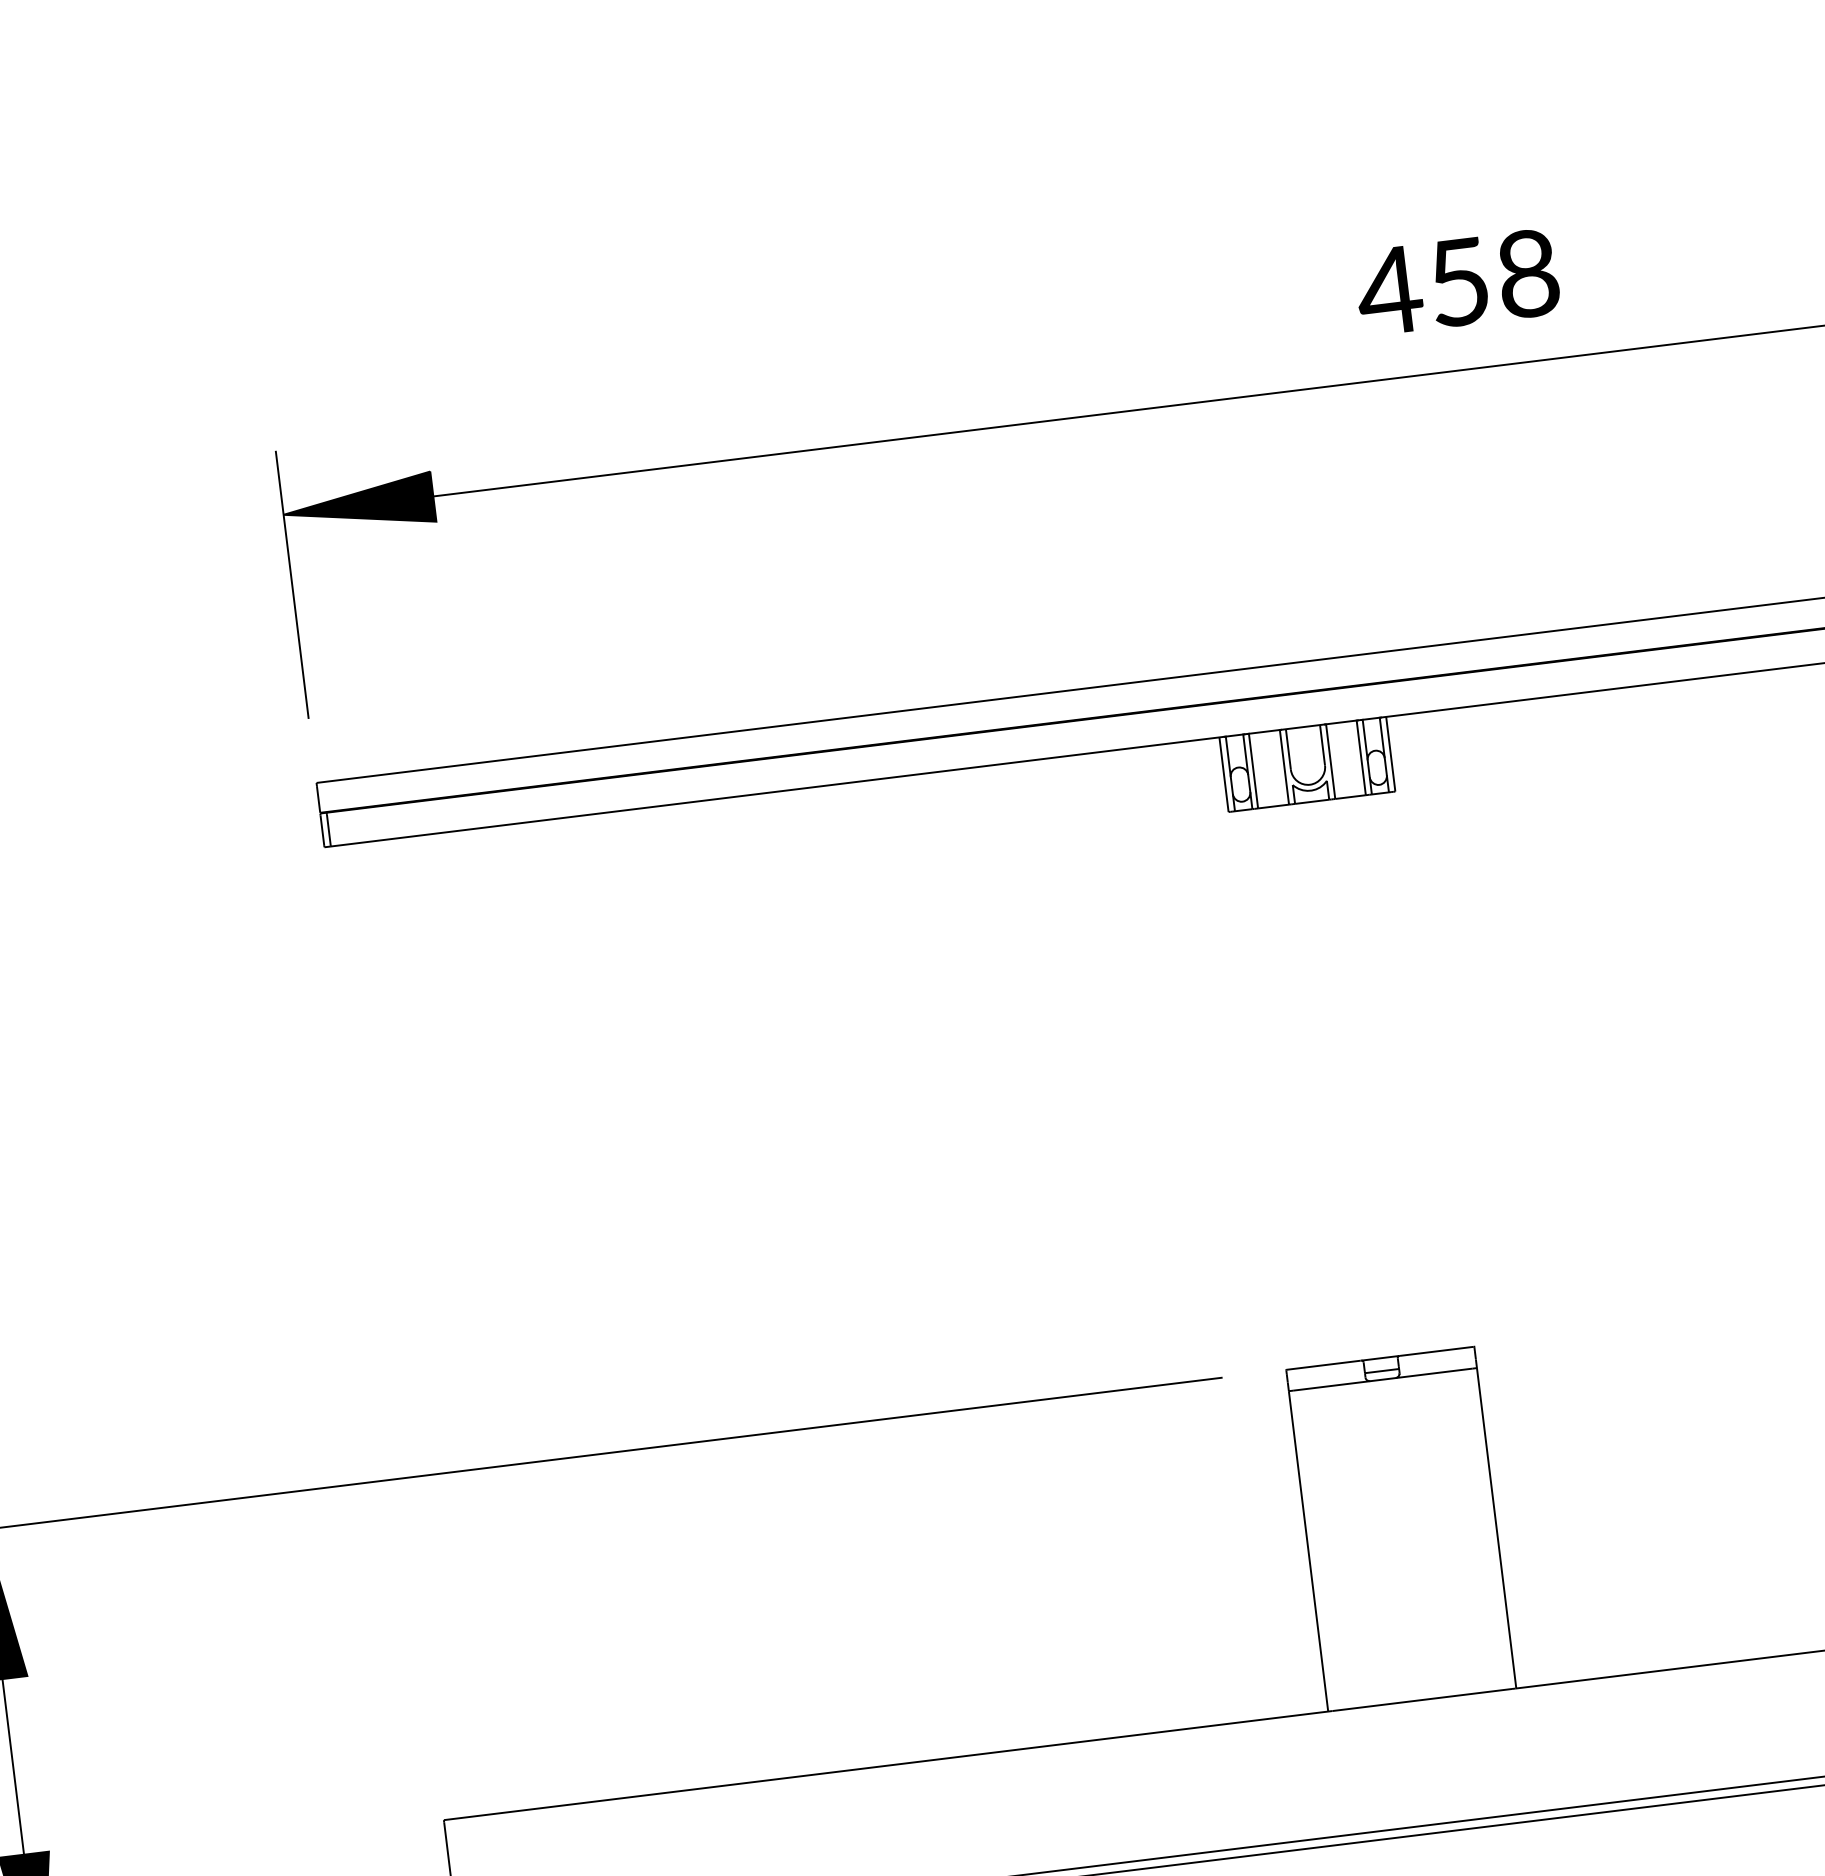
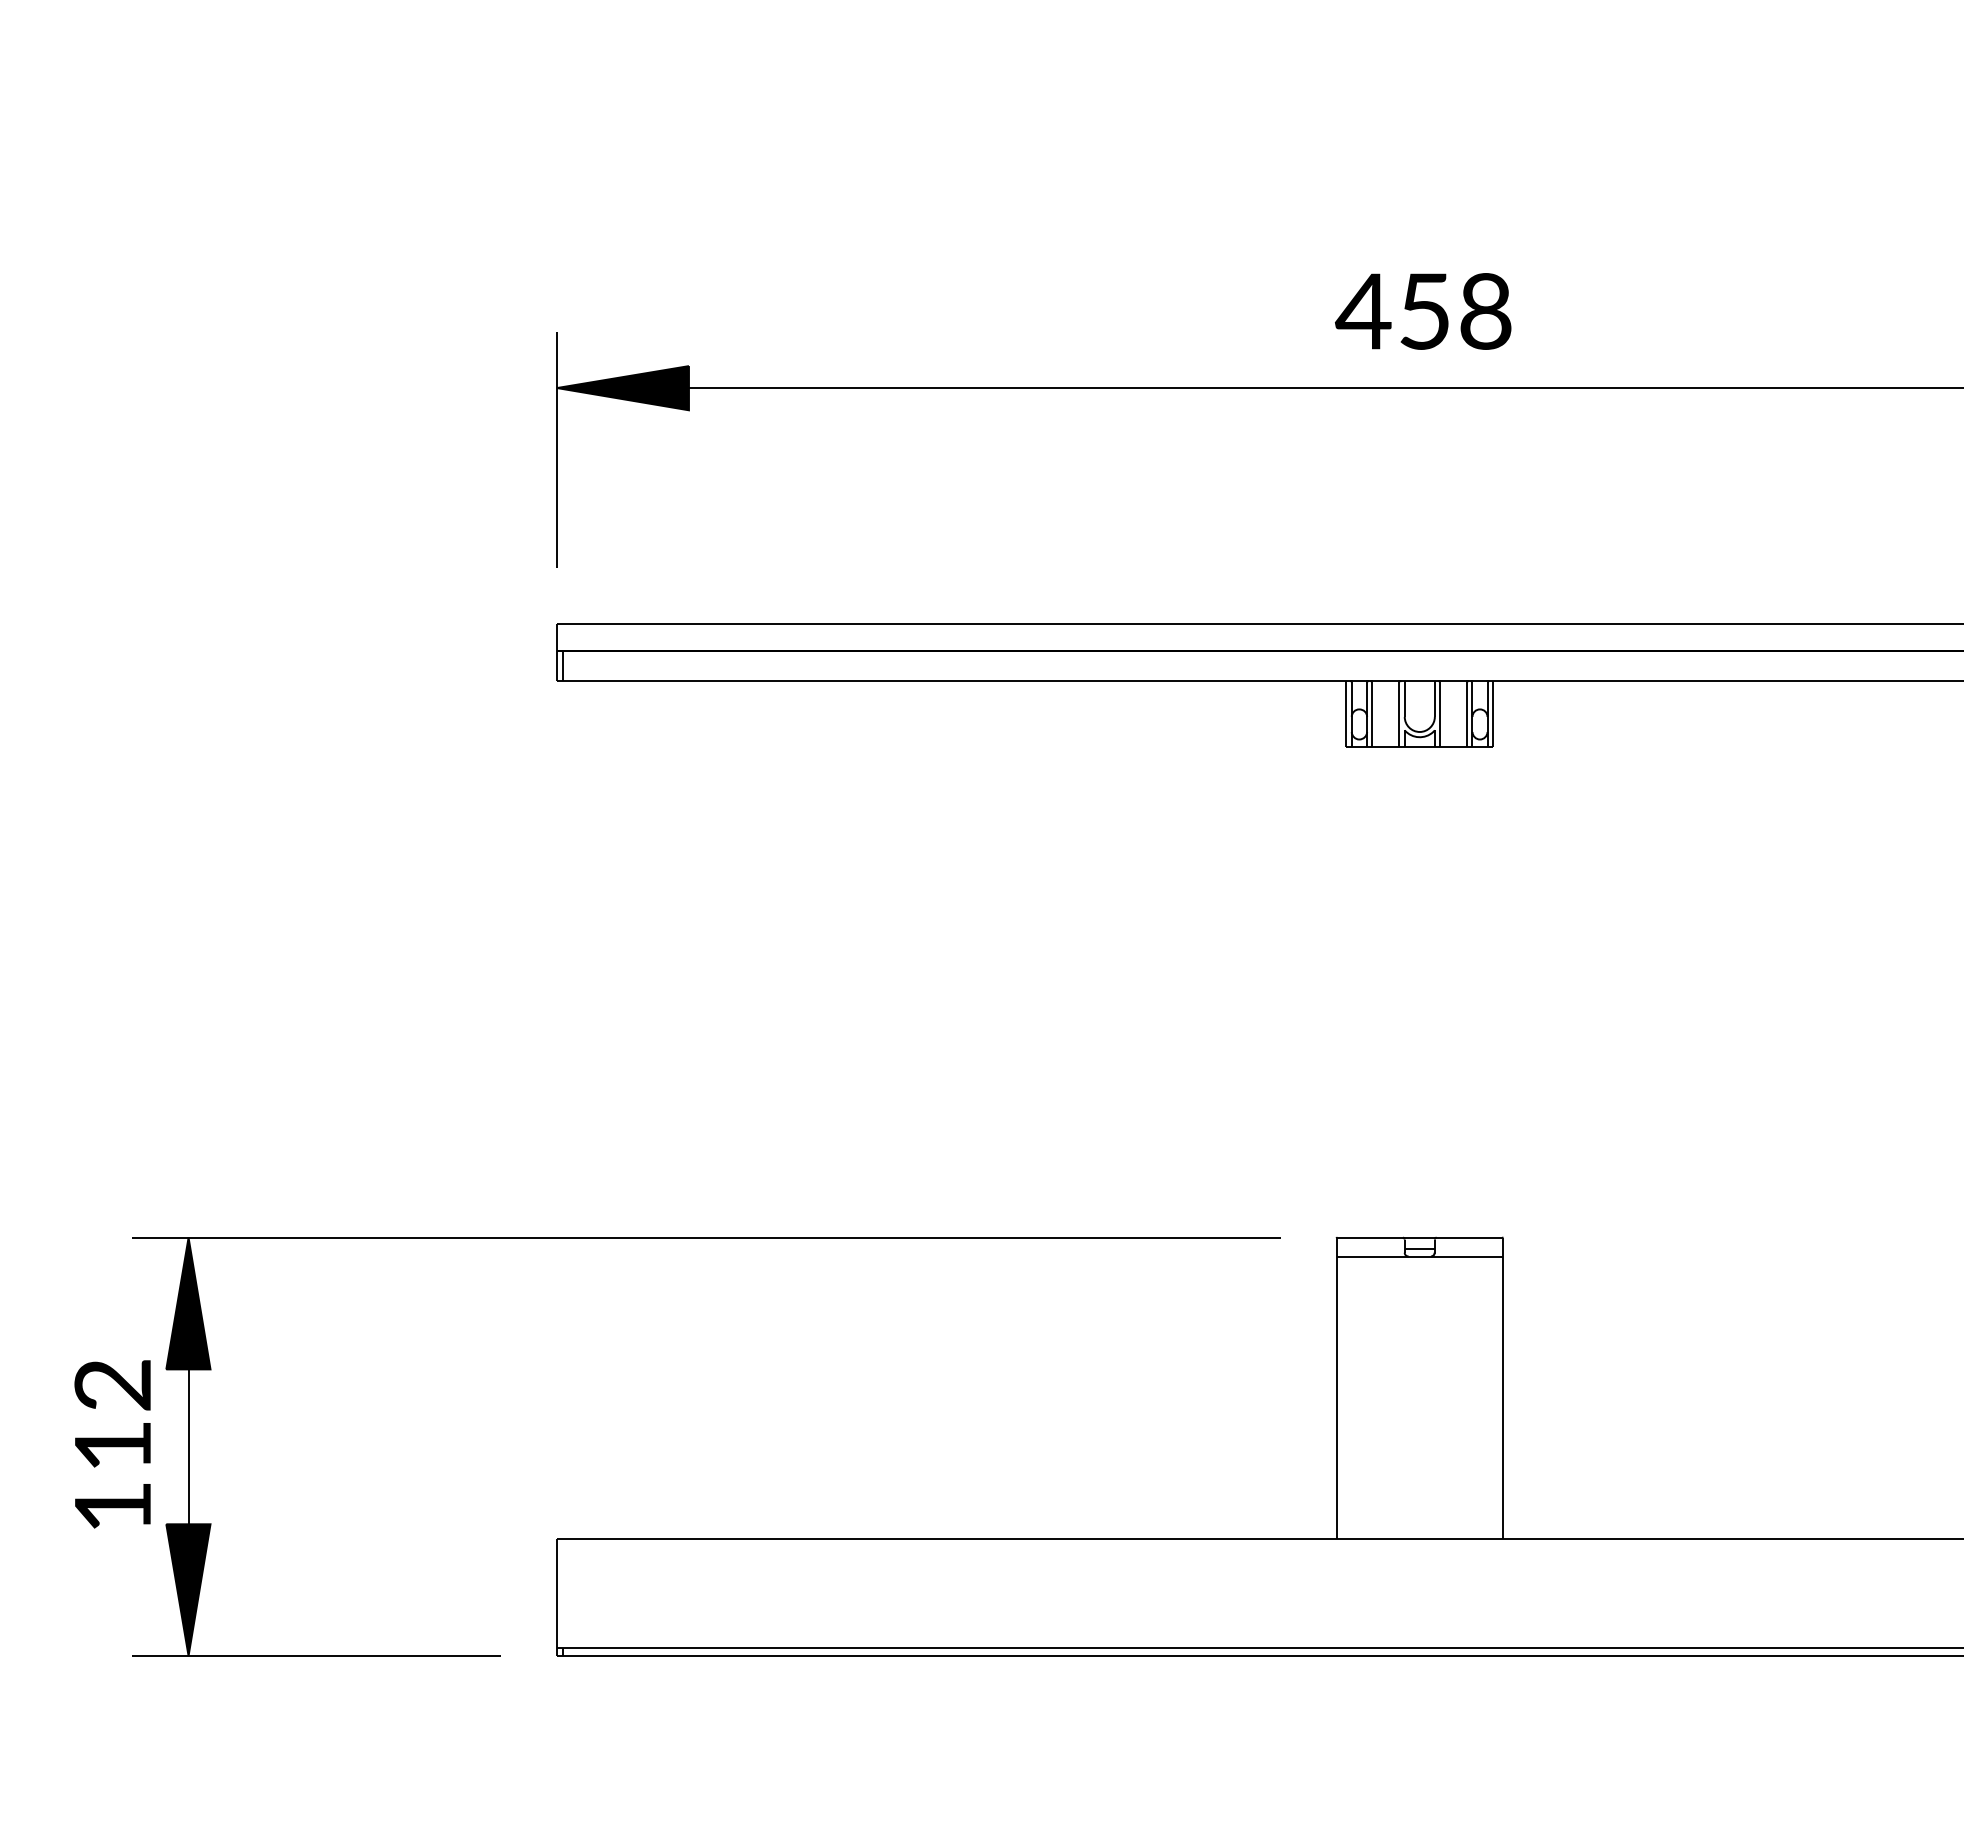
text: (1457, 282) -> (1423, 311), moved

